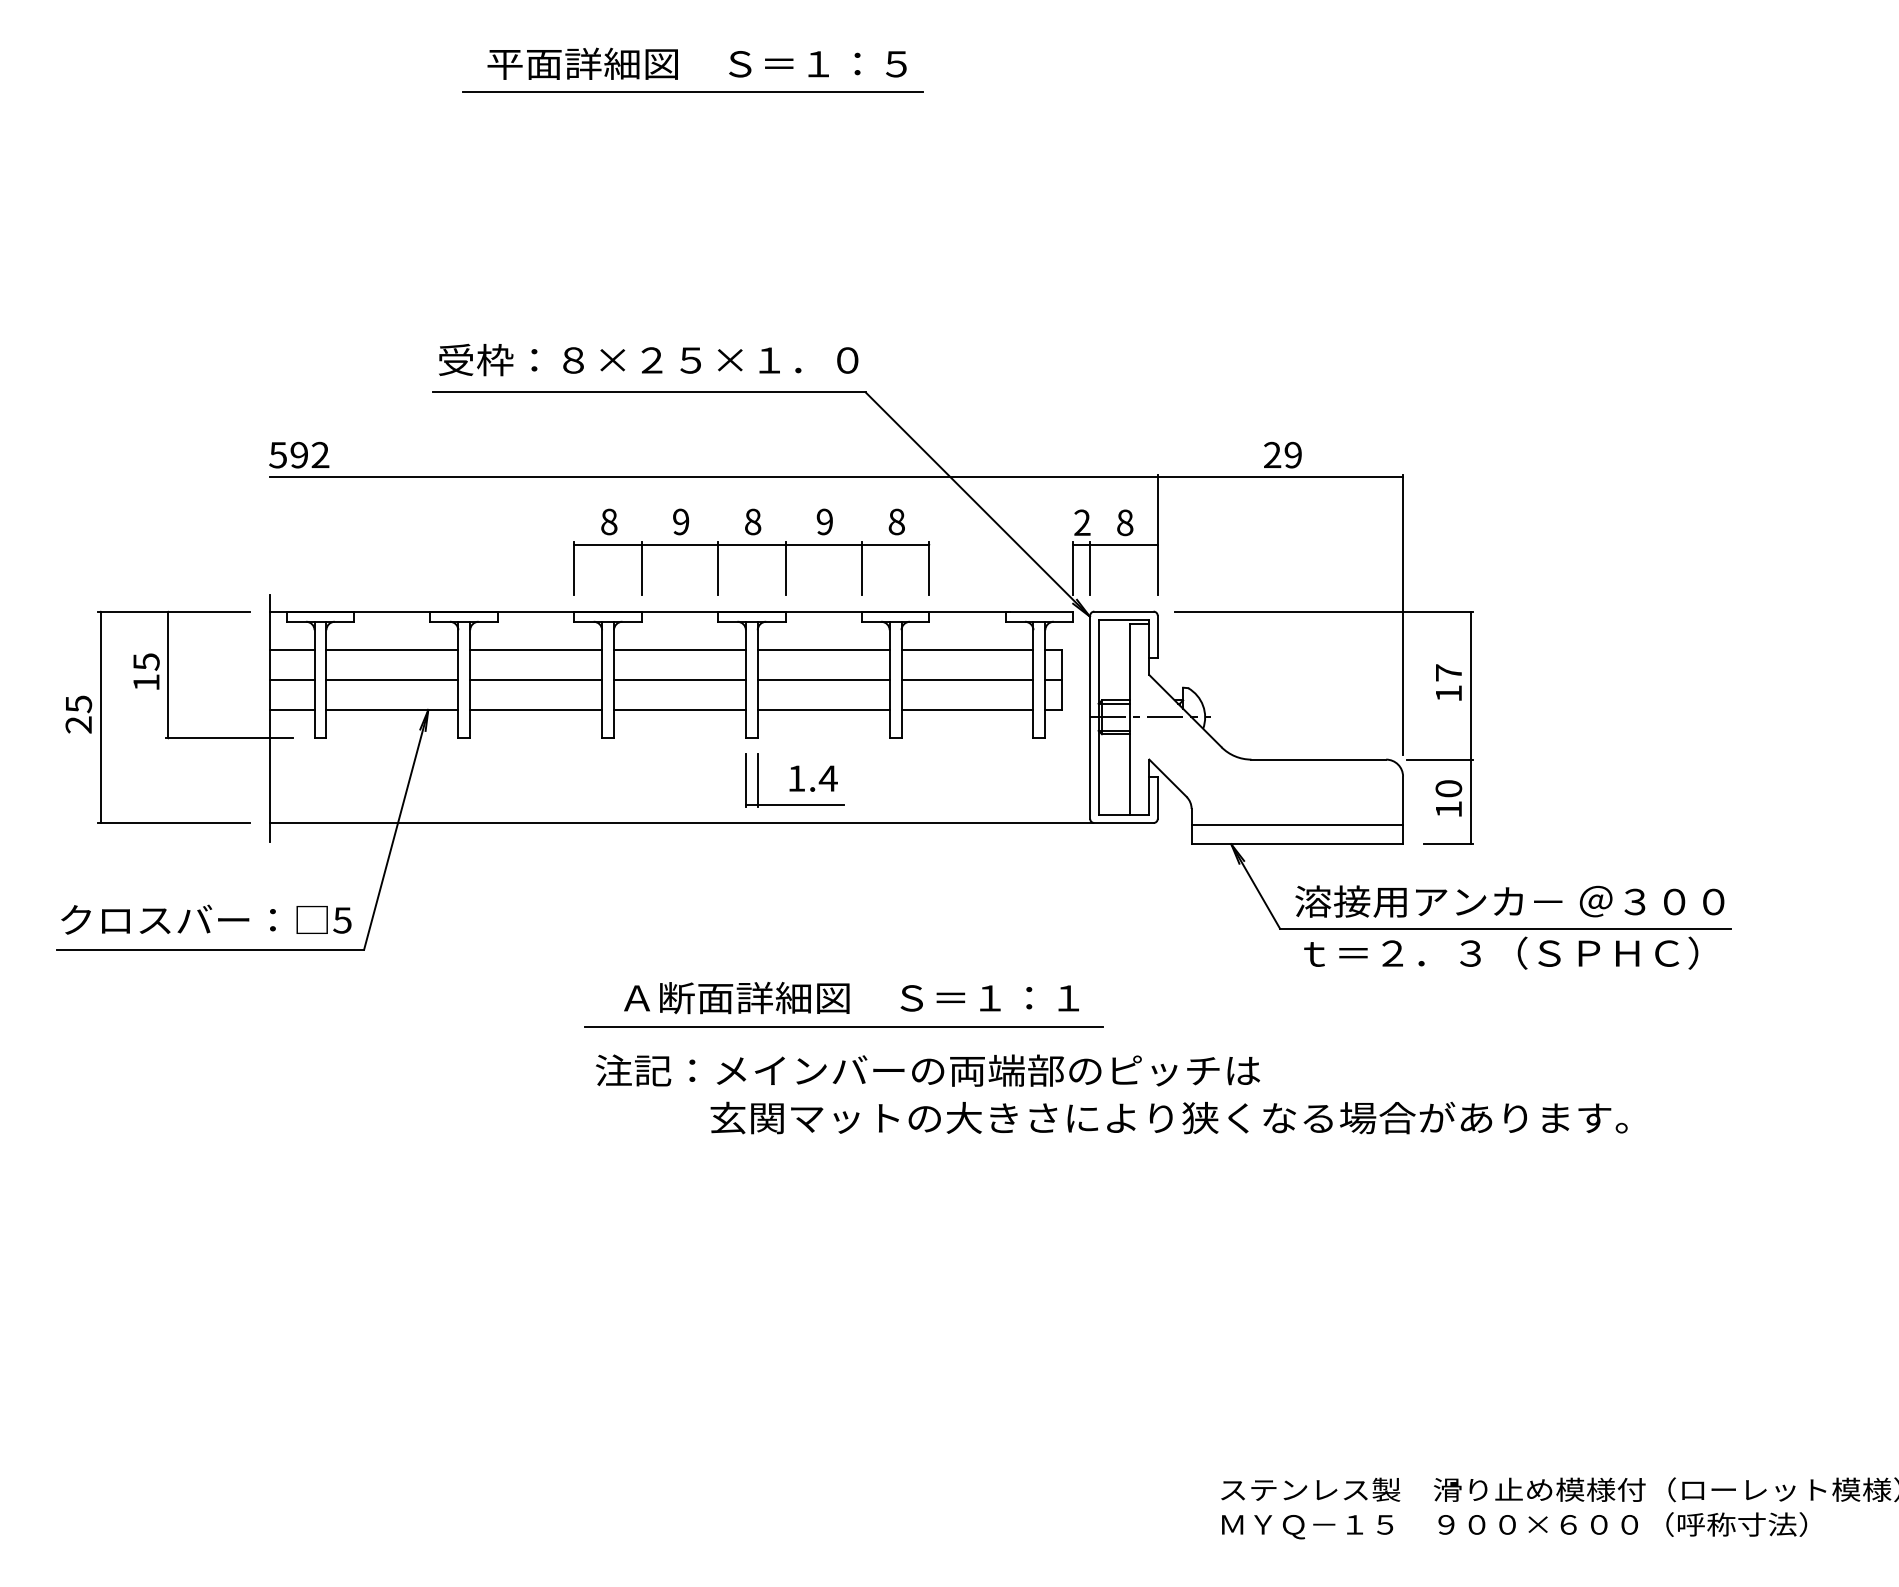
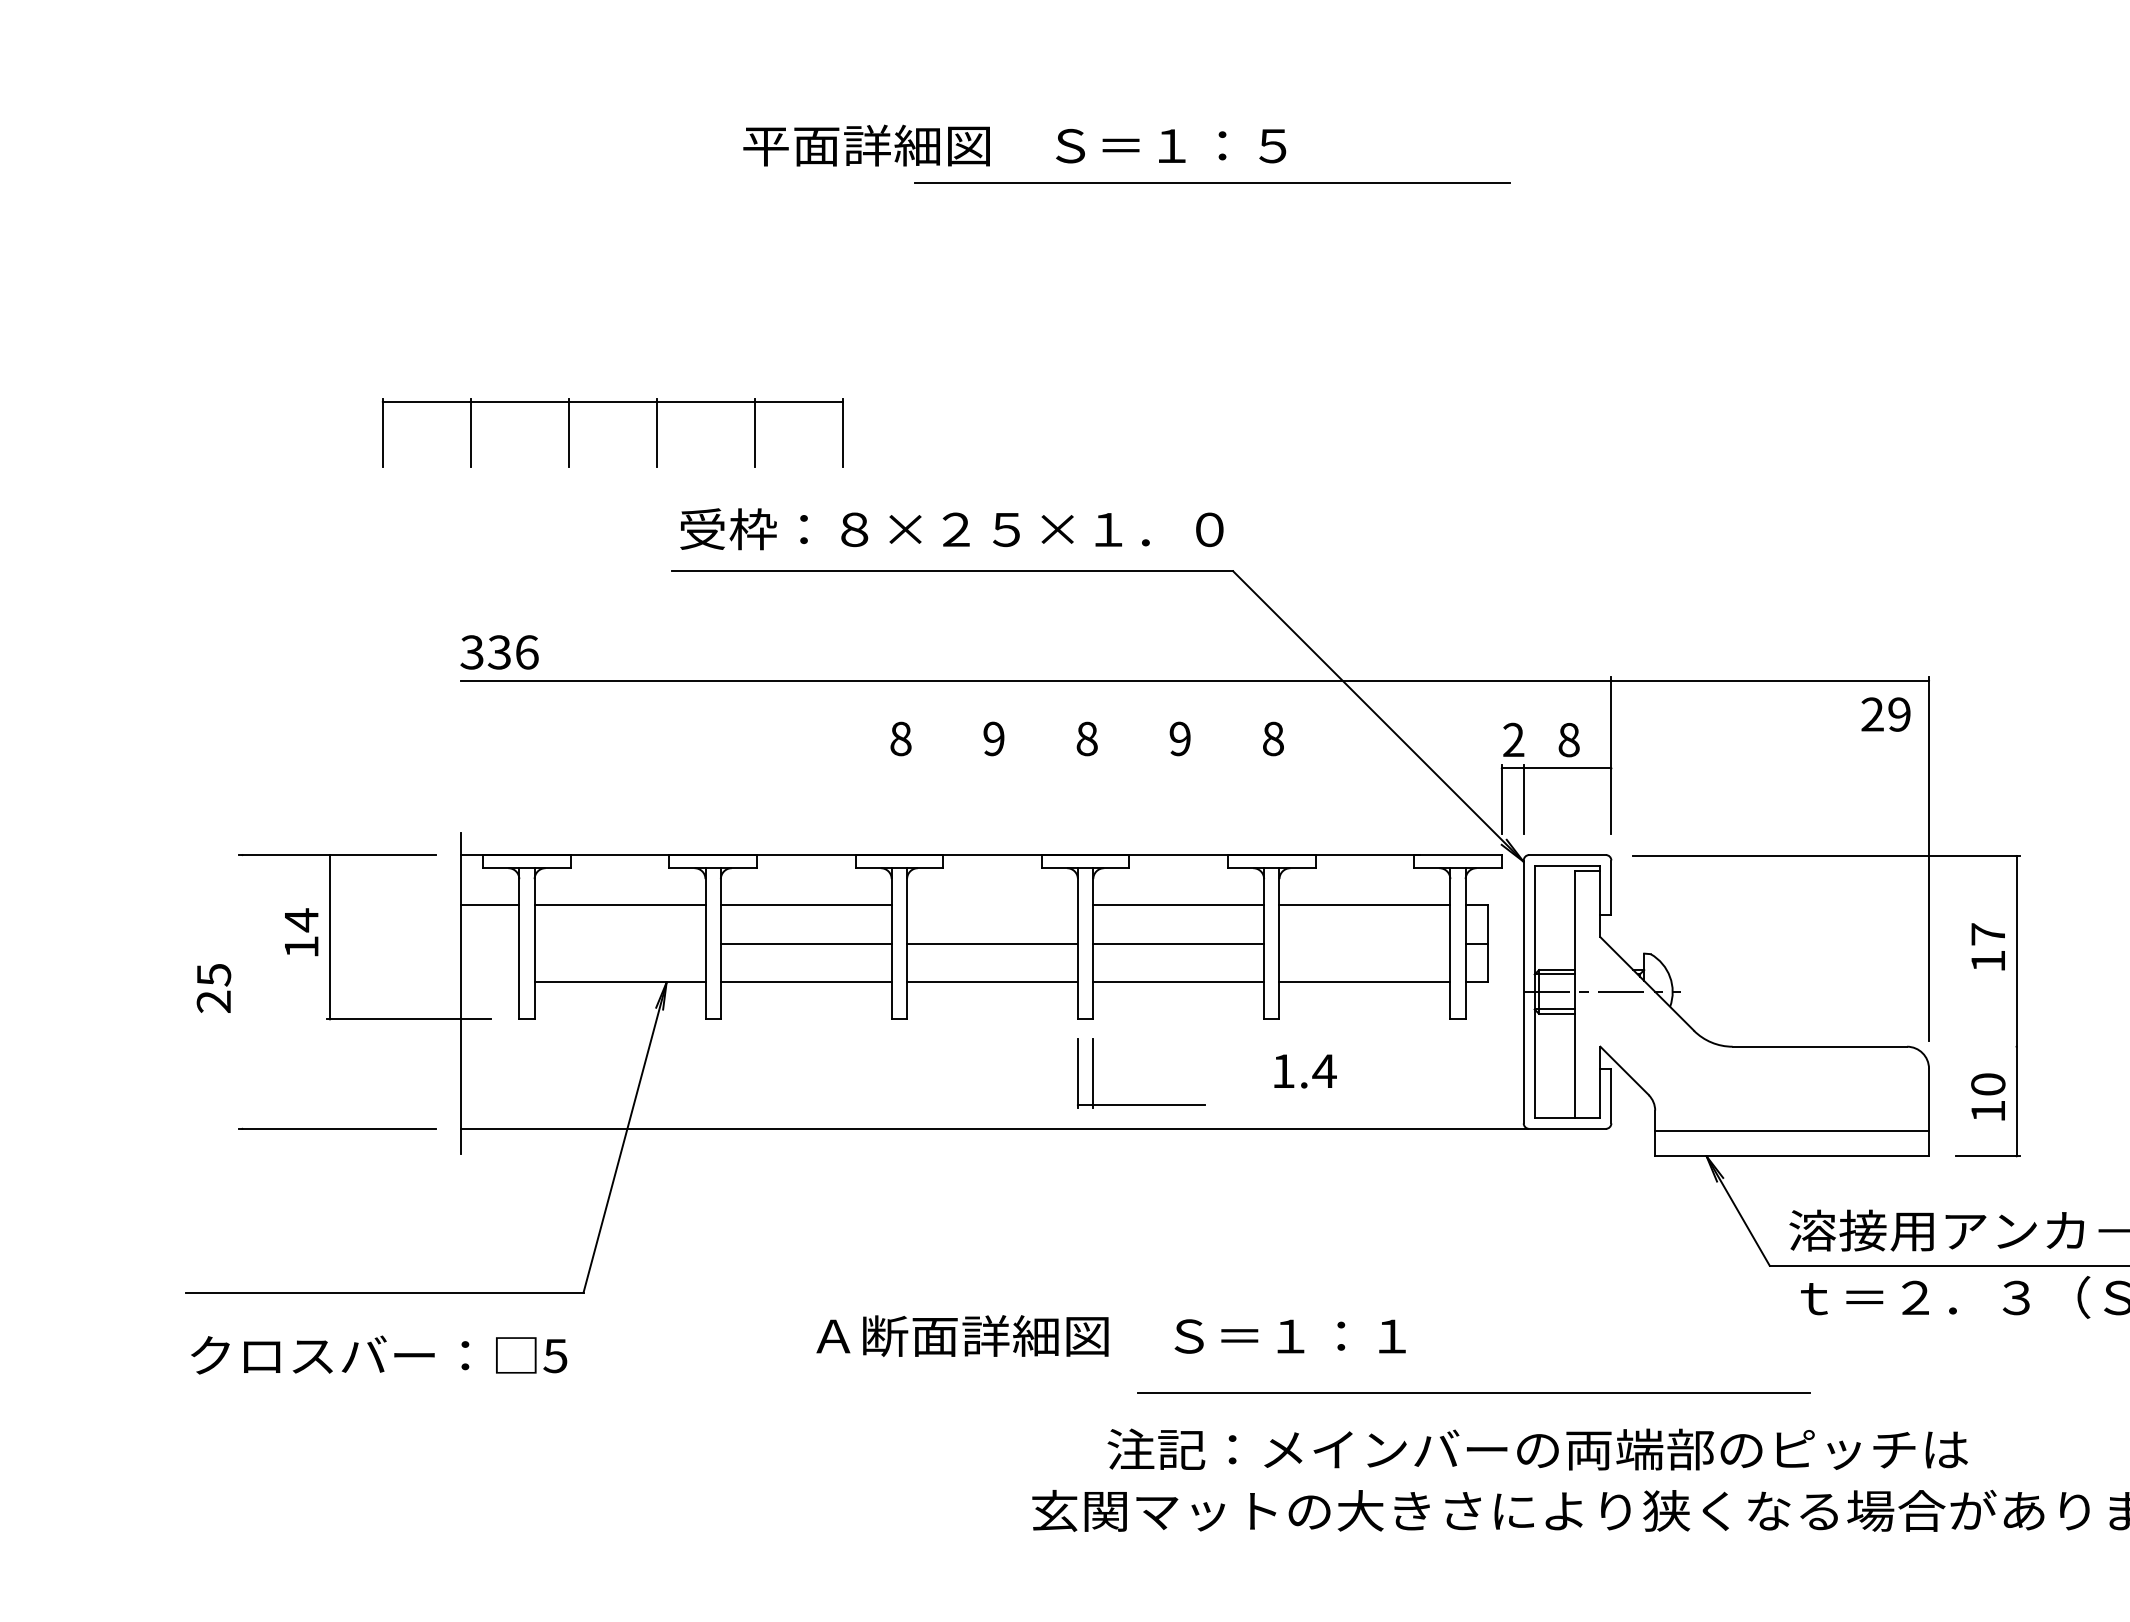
line: (692, 91) -> (1212, 181), moved
text: (299, 454) -> (499, 651), 592 -> 336
text: (1282, 454) -> (1885, 713), moved
part: (751, 545) -> (612, 402), moved
line: (679, 650) -> (991, 905), removed
text: (146, 661) -> (301, 919), 15 -> 14
line: (291, 680) -> (489, 944), removed
line: (392, 680) -> (620, 944), removed
line: (967, 680) -> (1364, 944), removed
line: (291, 709) -> (489, 981), removed
line: (100, 717) -> (242, 992), removed
line: (1440, 759) -> (1977, 1046), removed
text: (813, 778) -> (1305, 1071), moved
text: (206, 919) -> (379, 1354), moved
text: (851, 998) -> (1111, 1336), moved
line: (843, 1026) -> (1473, 1392), moved
text: (928, 1070) -> (1538, 1449), moved

